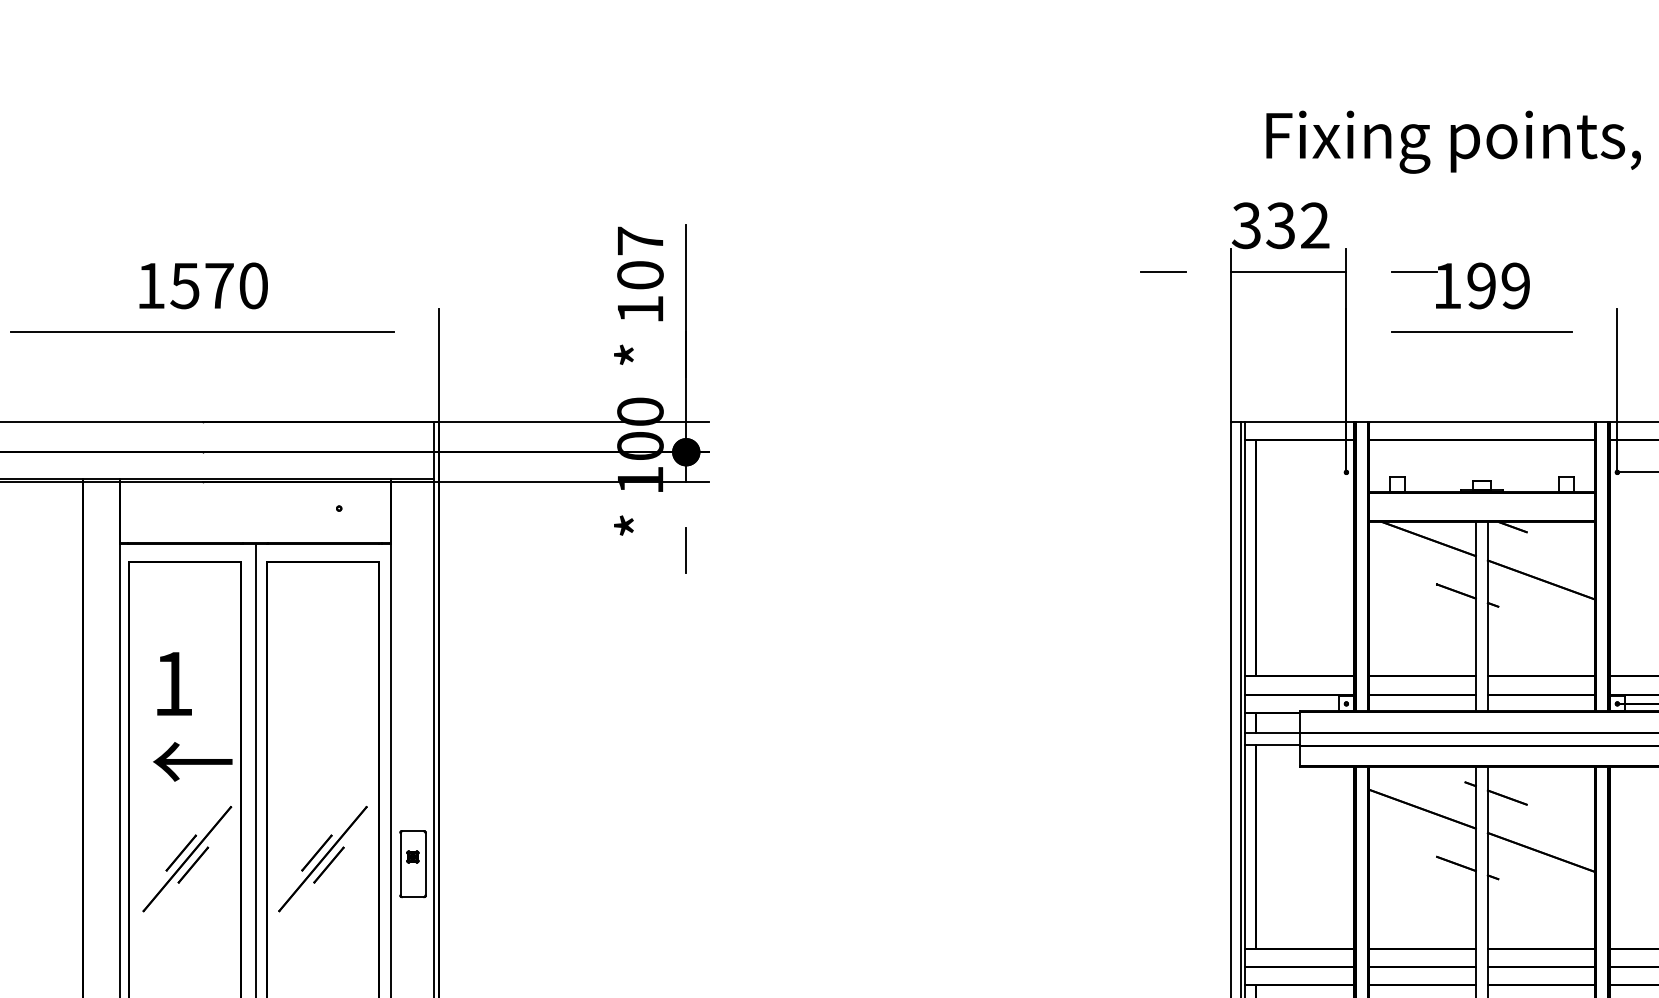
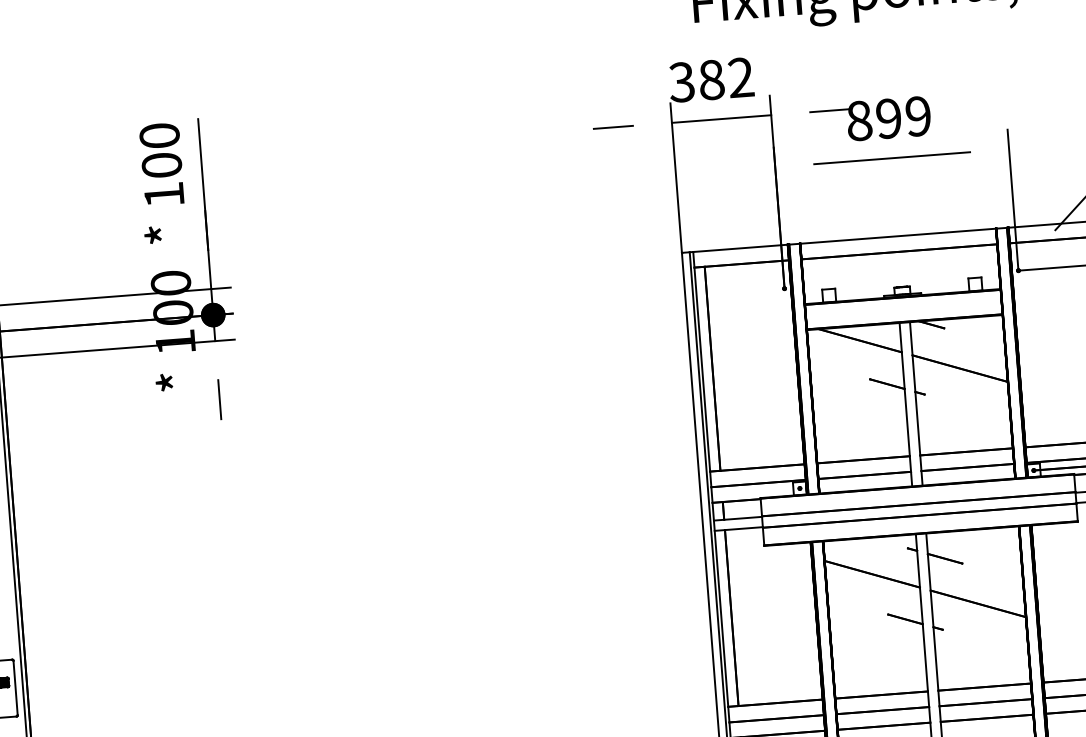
text: (1280, 225) -> (711, 79), 332 -> 382
text: (640, 240) -> (159, 135), 107 -> 100
text: (1447, 285) -> (859, 120), 199 -> 899

